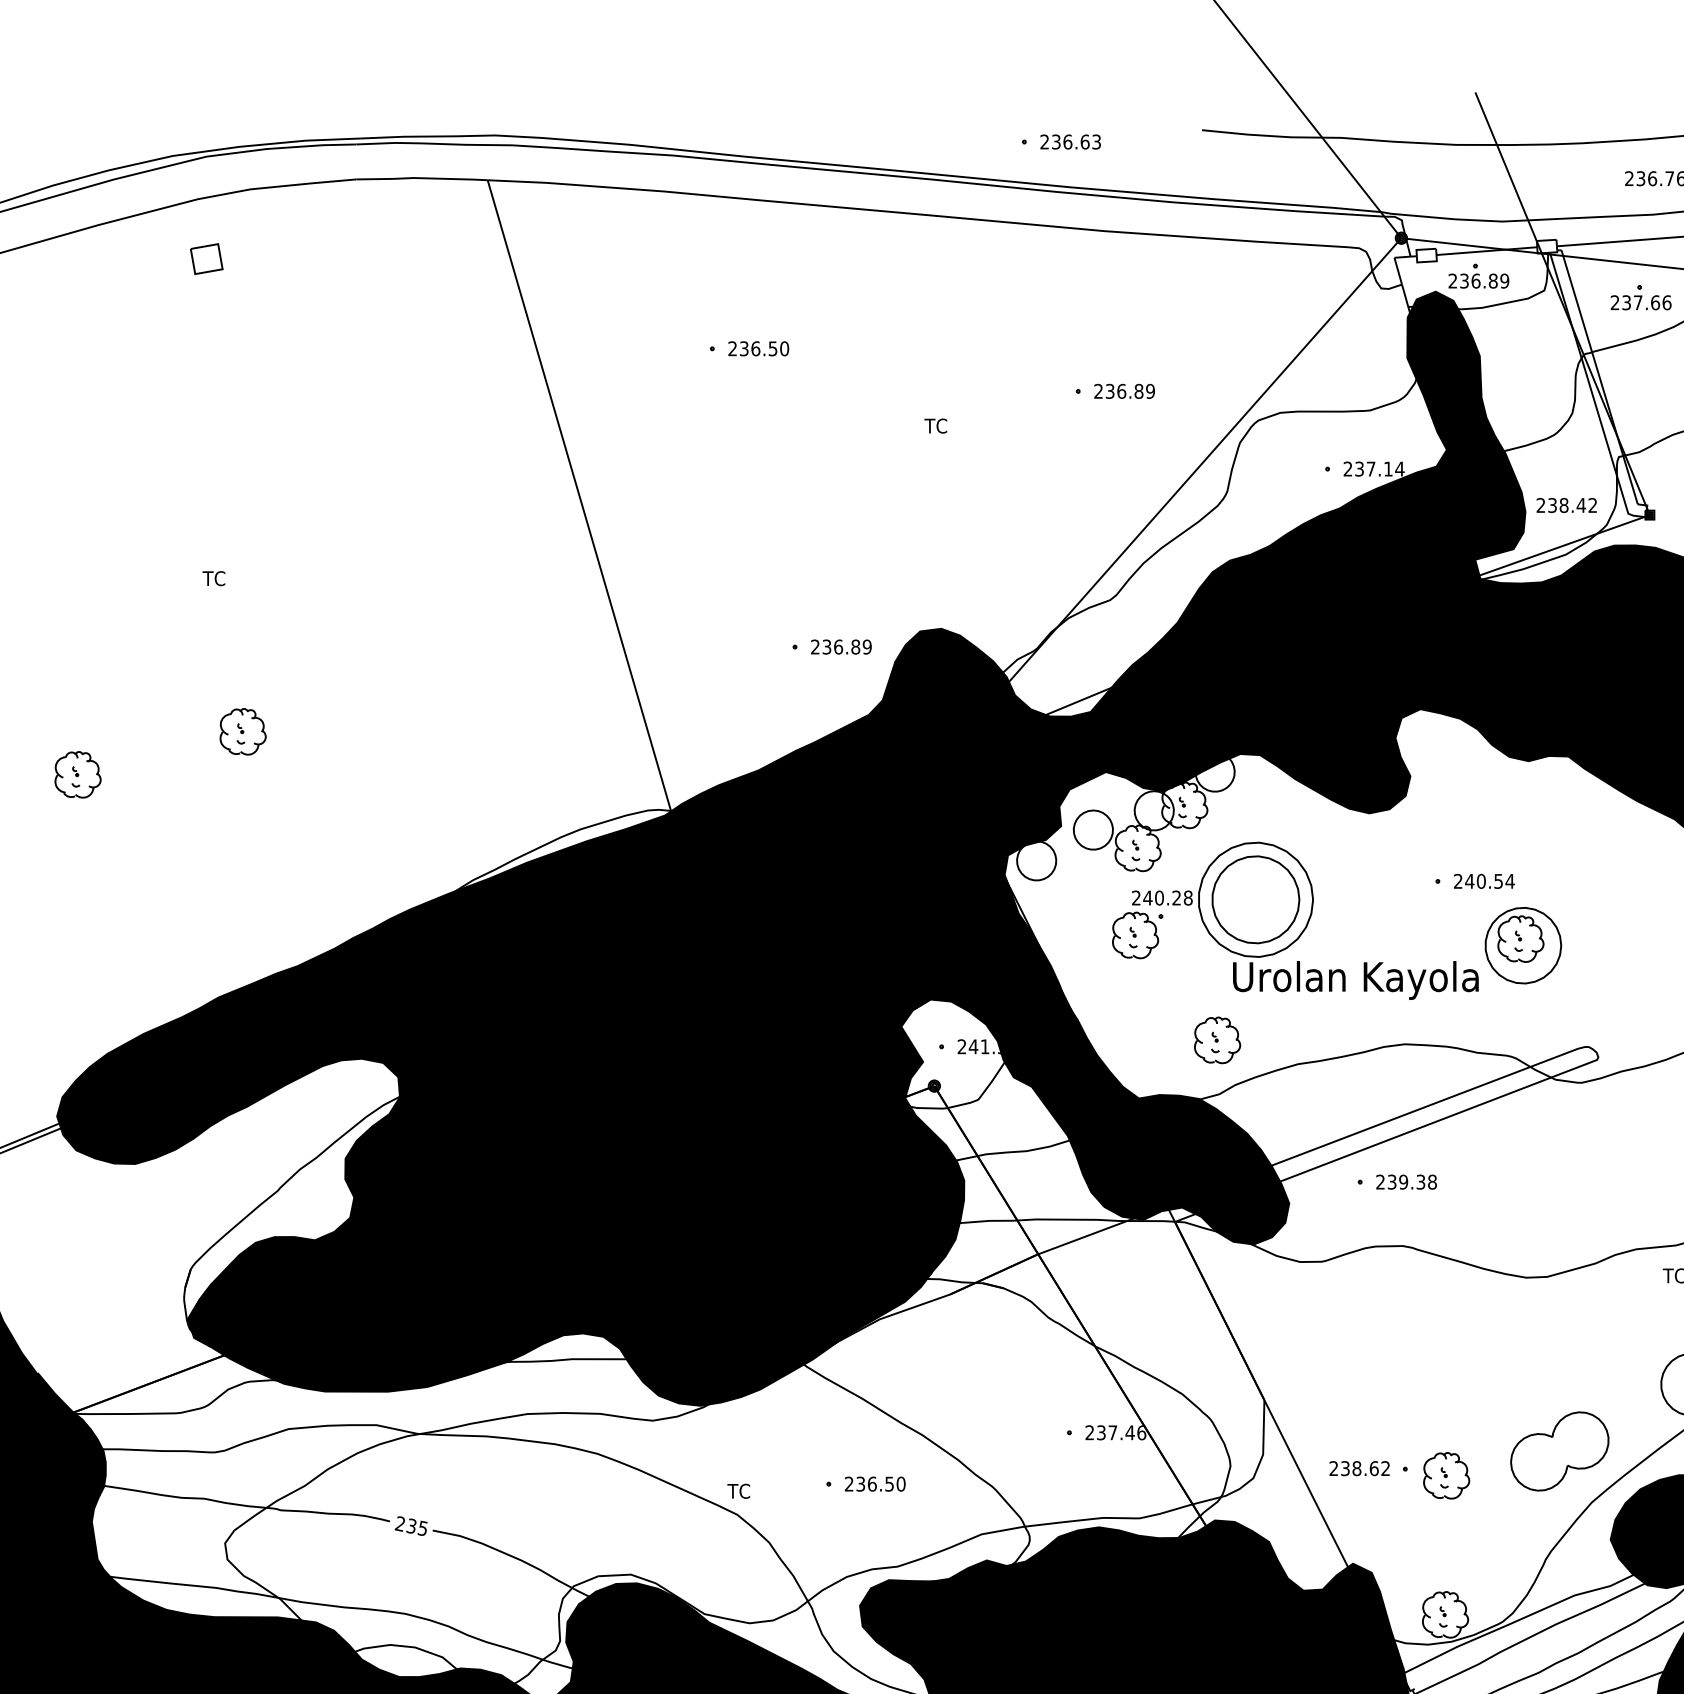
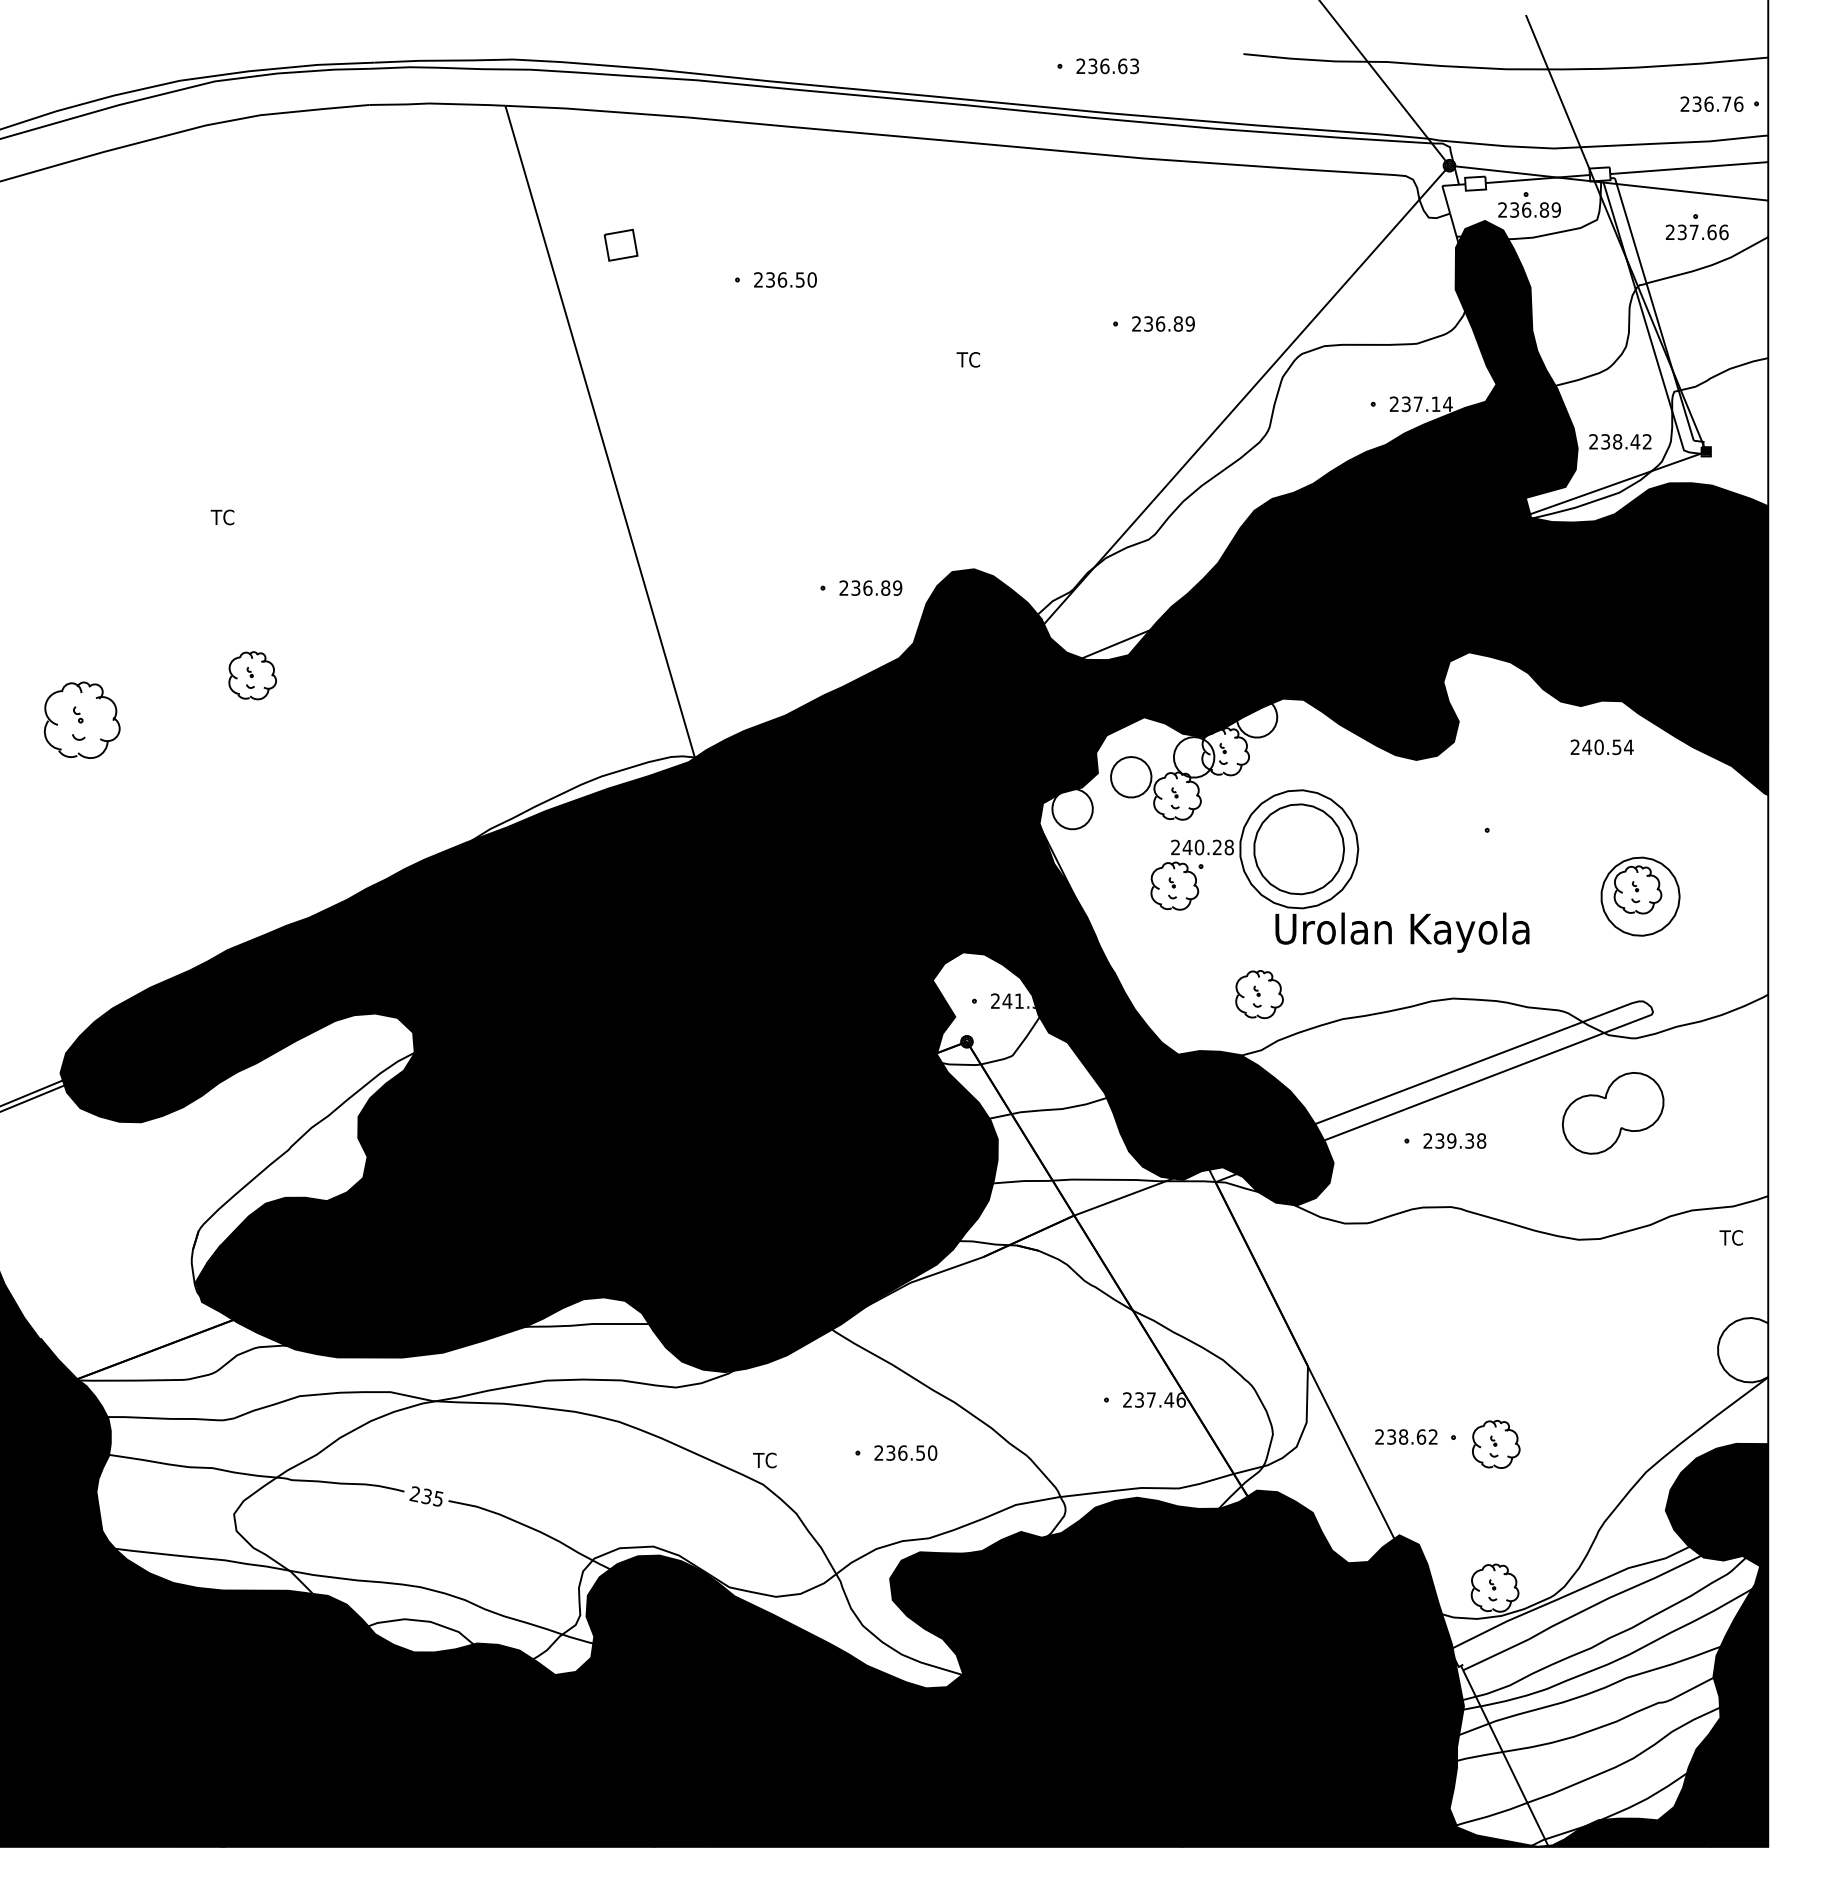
part: (206, 258) -> (620, 244), moved
part: (77, 774) -> (81, 719), size x1.6
text: (1483, 881) -> (1601, 747), moved
part: (1523, 945) -> (1640, 896), moved
part: (1559, 1451) -> (1612, 1113), moved

